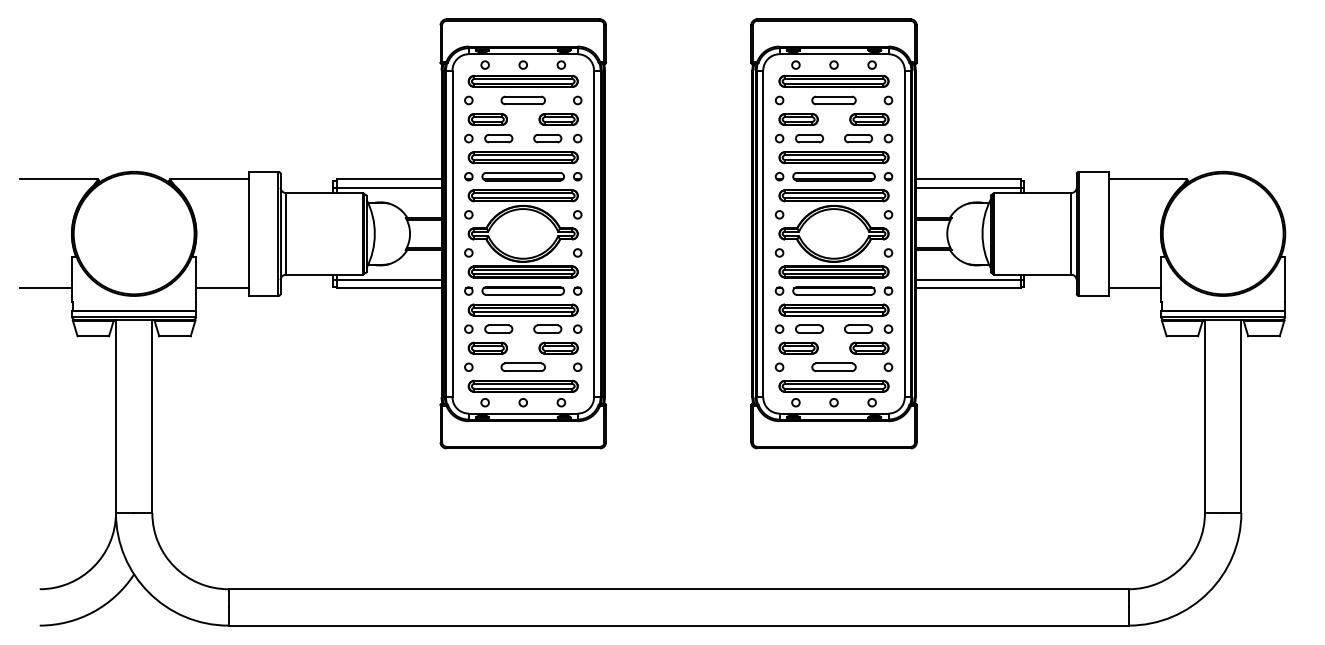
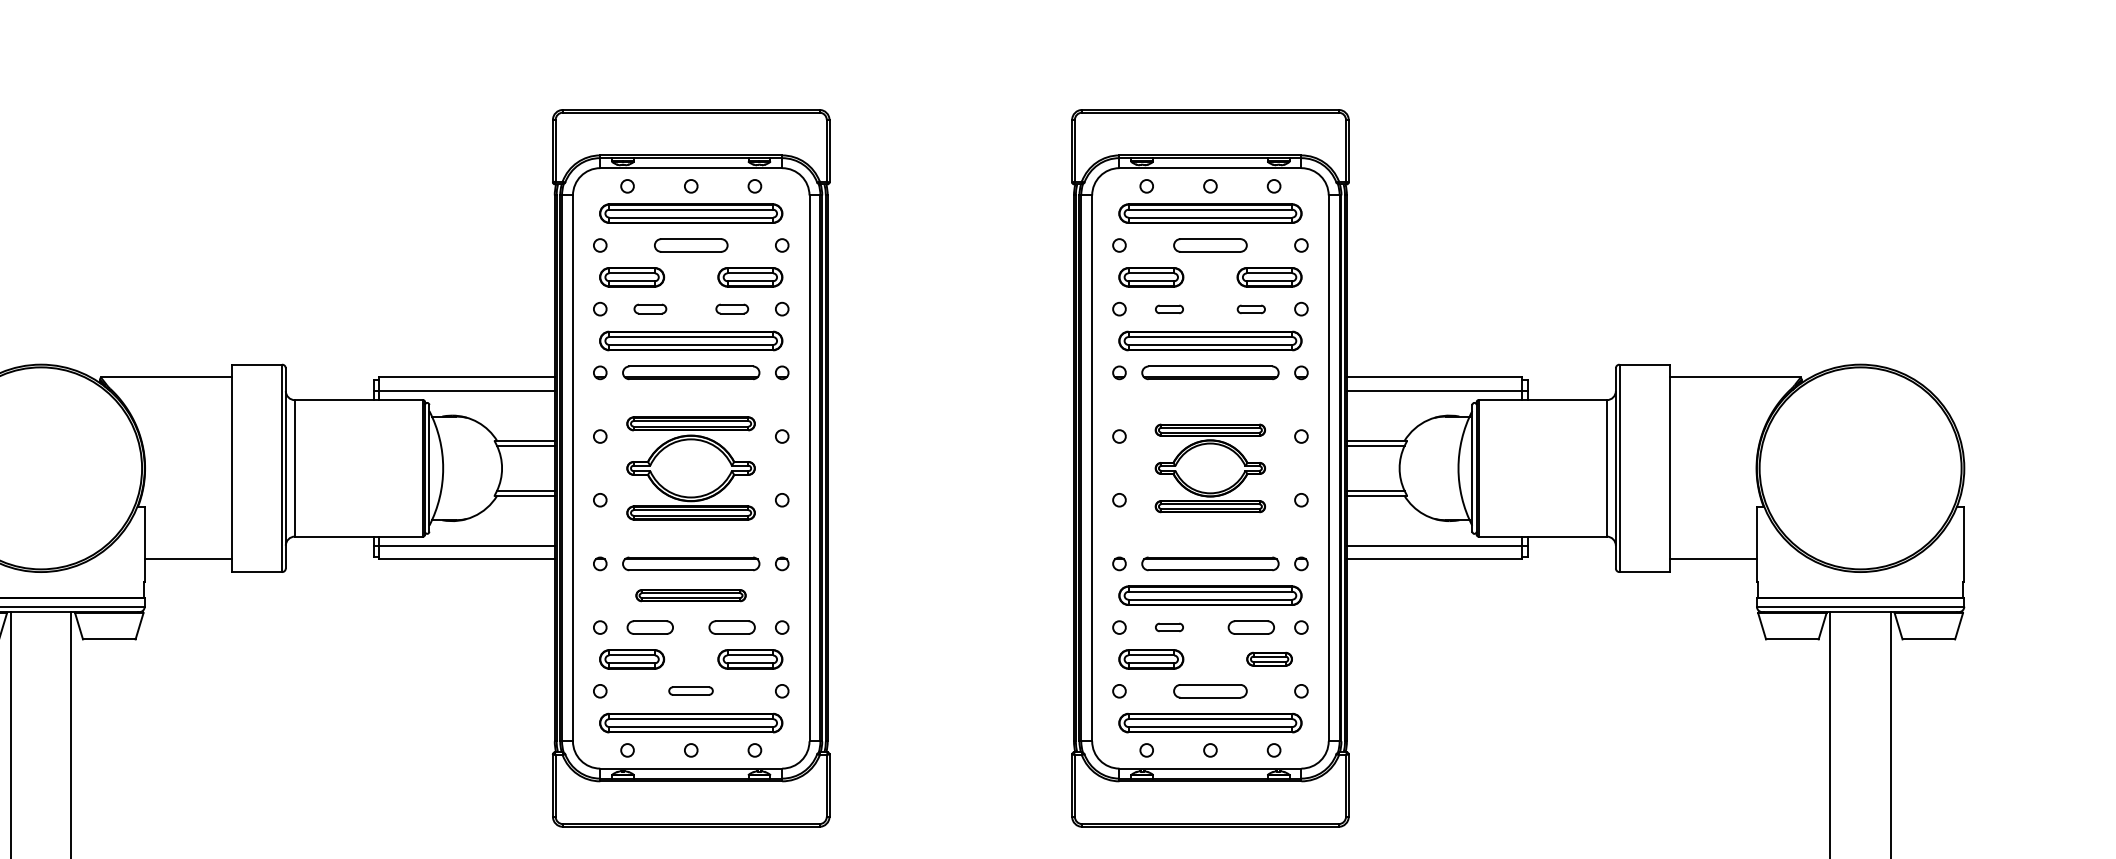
part: (498, 138) -> (649, 308), size x0.7
part: (547, 138) -> (731, 308), size x0.7
part: (809, 138) -> (1169, 308), size x0.6
part: (858, 138) -> (1251, 308), size x0.6
part: (522, 233) -> (689, 467), size x0.7
part: (833, 233) -> (1209, 467), size x0.6
part: (522, 309) -> (689, 594), size x0.6
part: (809, 328) -> (1169, 626), size x0.6
part: (869, 347) -> (1269, 658), size x0.7
part: (522, 366) -> (689, 689), size x0.6

